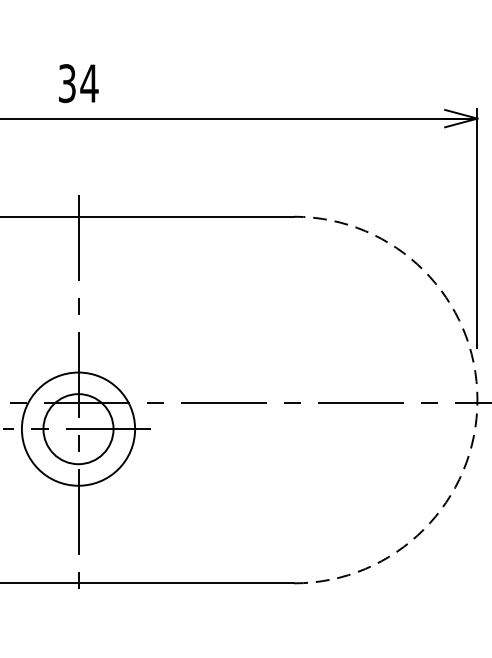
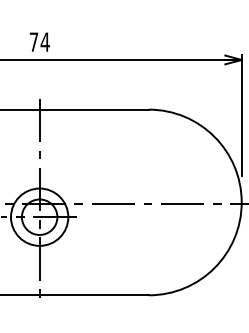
text: (66, 84) -> (33, 42), 34 -> 74
arc: (477, 400) -> (241, 202), dashed -> solid

